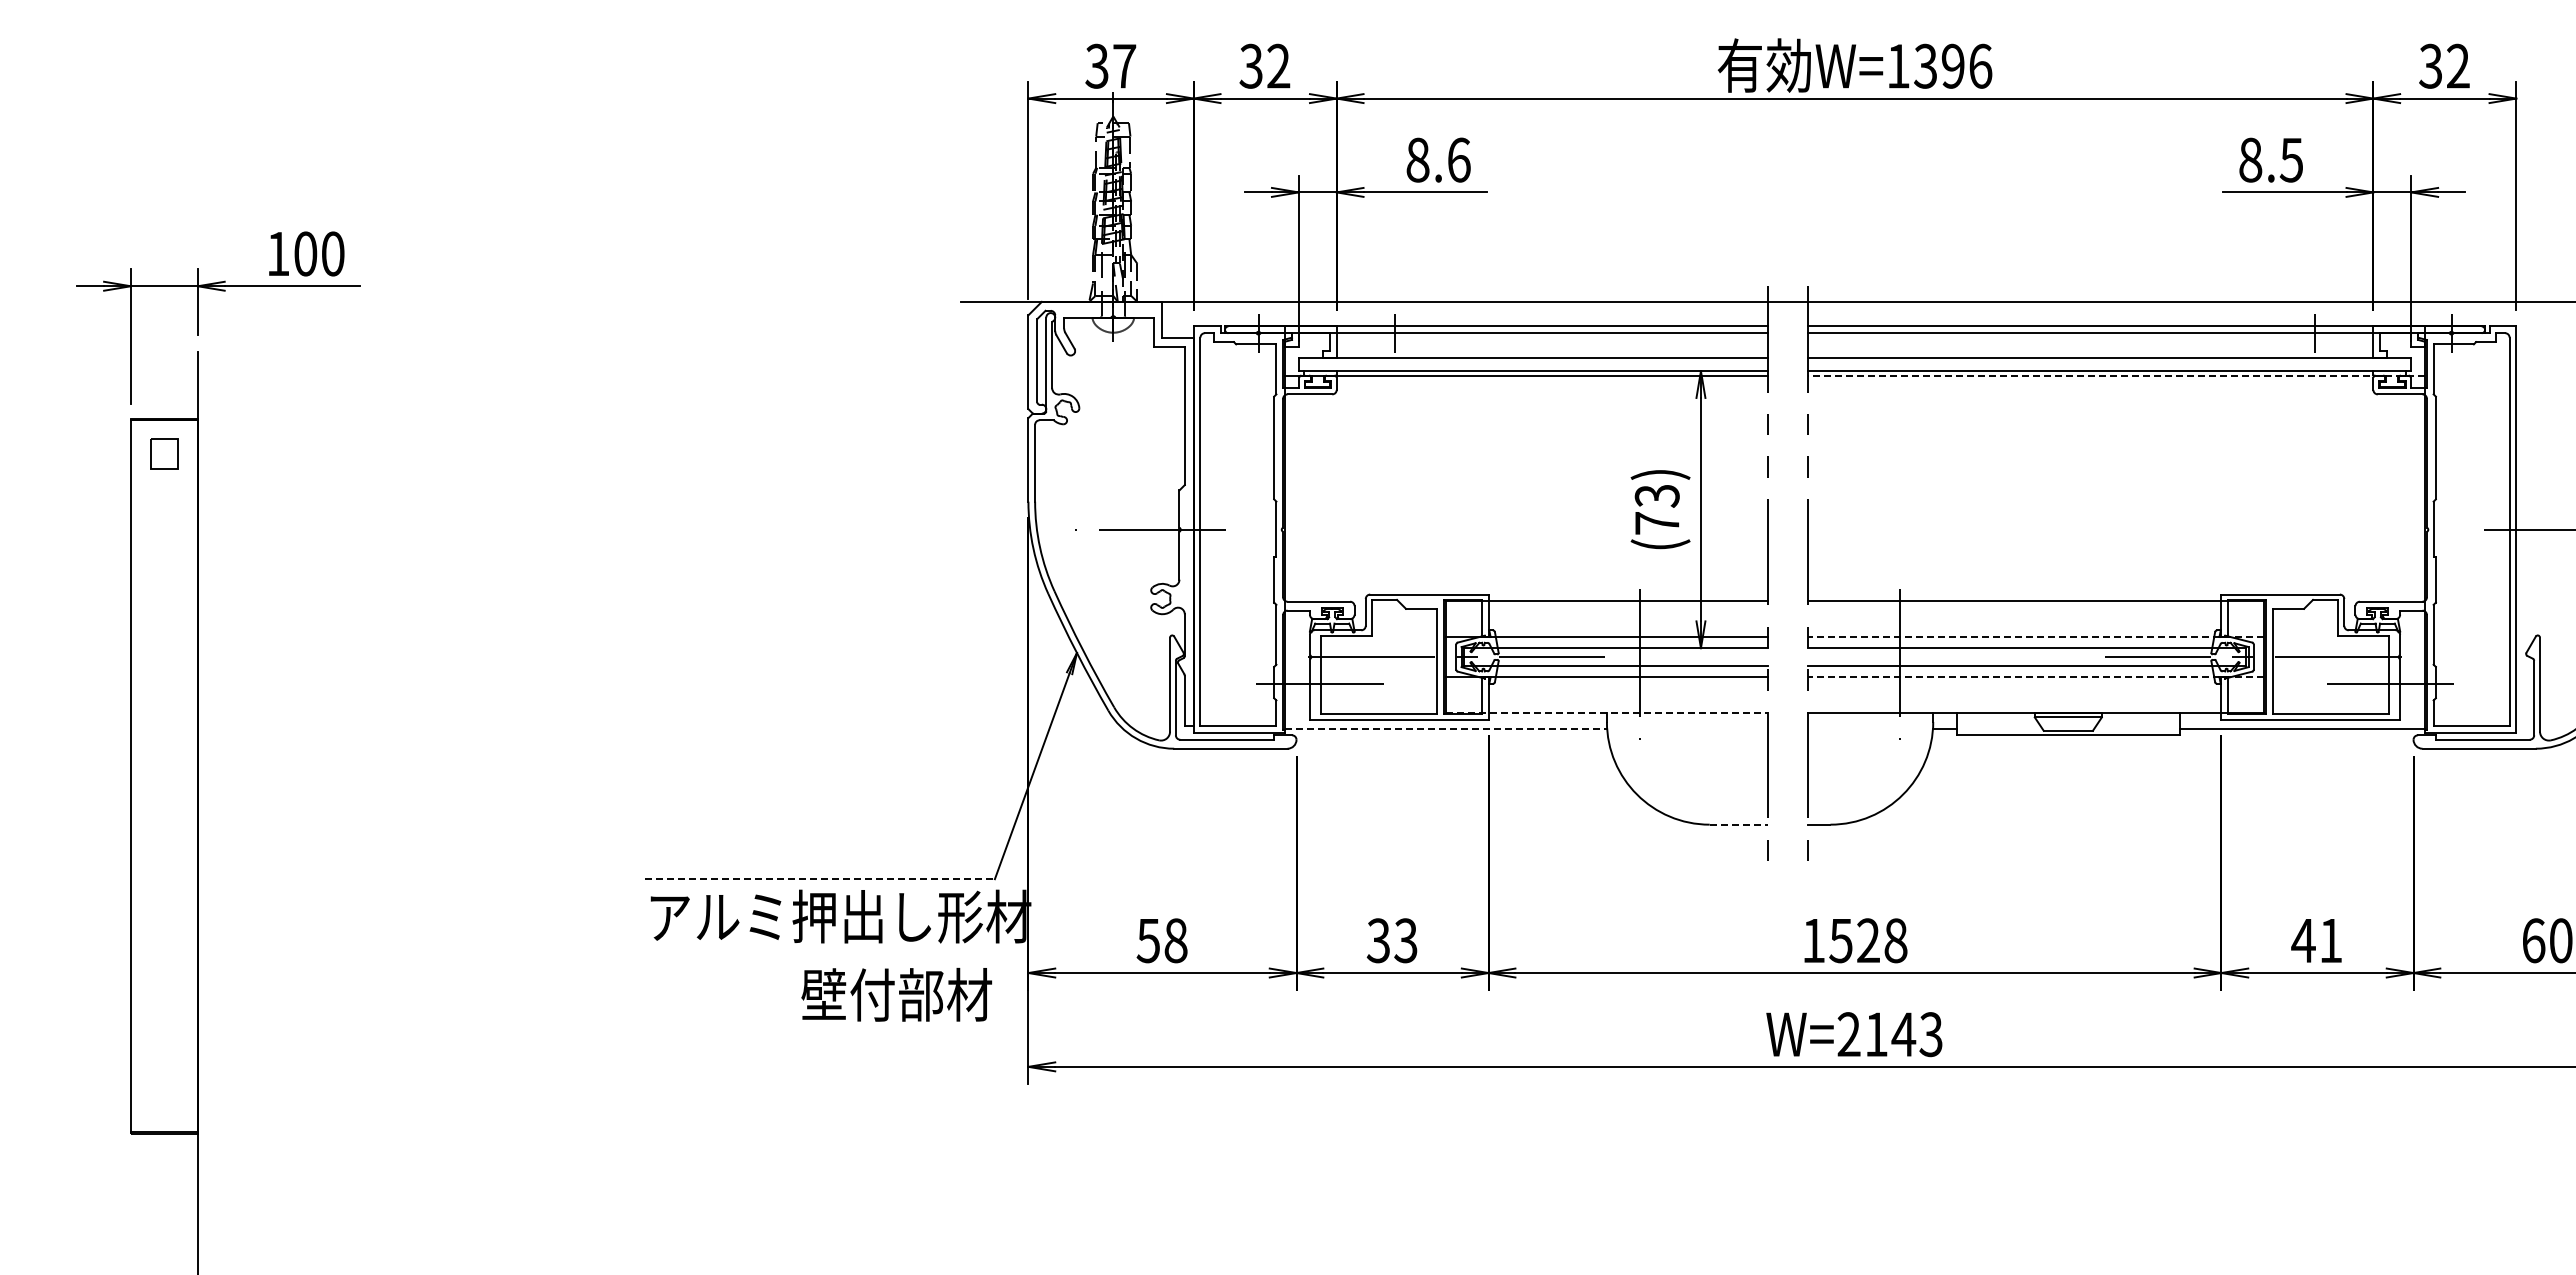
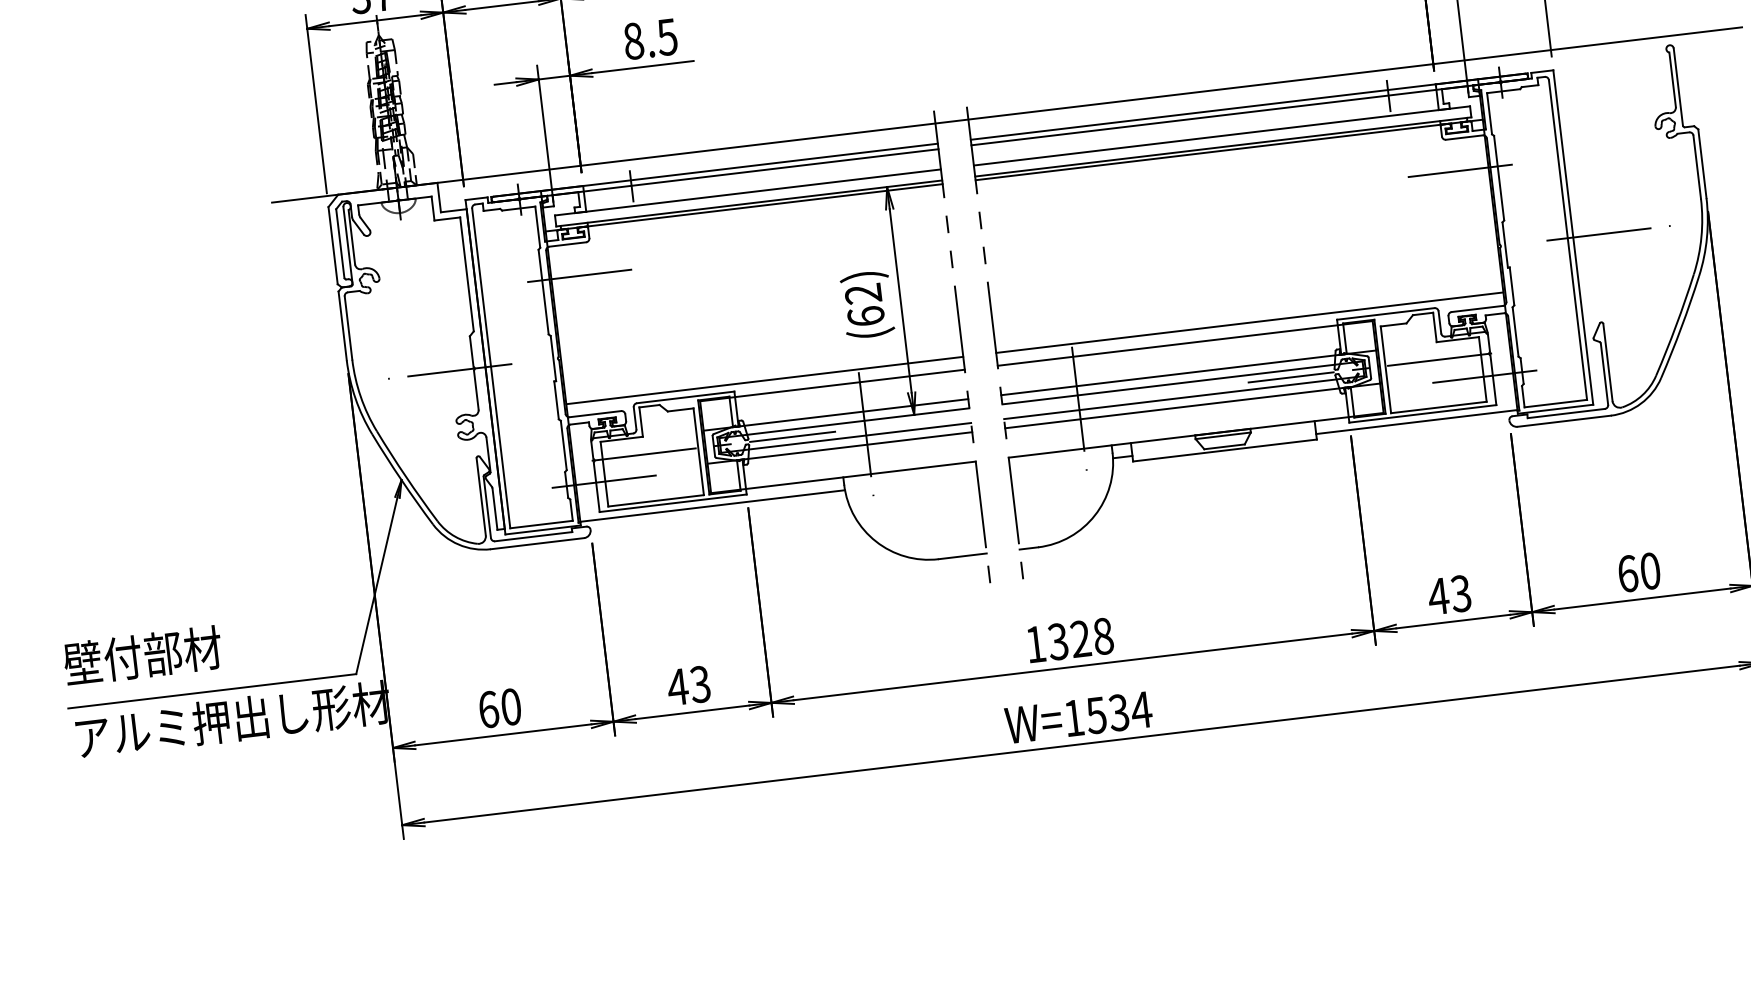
text: (1458, 159) -> (666, 36), 8.6 -> 8.5
line: (2115, 375) -> (1228, 149), dashed -> solid
line: (1323, 433) -> (582, 275), added
line: (2385, 433) -> (1456, 171), added
text: (1656, 509) -> (864, 305), (73) -> (62)
line: (1526, 585) -> (764, 380), added
line: (2116, 585) -> (1249, 322), added
line: (2036, 637) -> (1189, 373), dashed -> solid
line: (2036, 677) -> (1193, 406), dashed -> solid
line: (1607, 712) -> (843, 476), dashed -> solid
line: (1446, 728) -> (712, 505), dashed -> solid
line: (1739, 824) -> (963, 556), dashed -> solid
line: (820, 879) -> (212, 691), dashed -> solid
text: (1161, 940) -> (499, 708), 58 -> 60
text: (1378, 940) -> (677, 686), 33 -> 43
text: (1840, 940) -> (1057, 641), 1528 -> 1328
text: (2330, 940) -> (1460, 593), 41 -> 43
text: (896, 994) -> (142, 655), moved
text: (1890, 1034) -> (1108, 714), W=2143 -> W=1534

